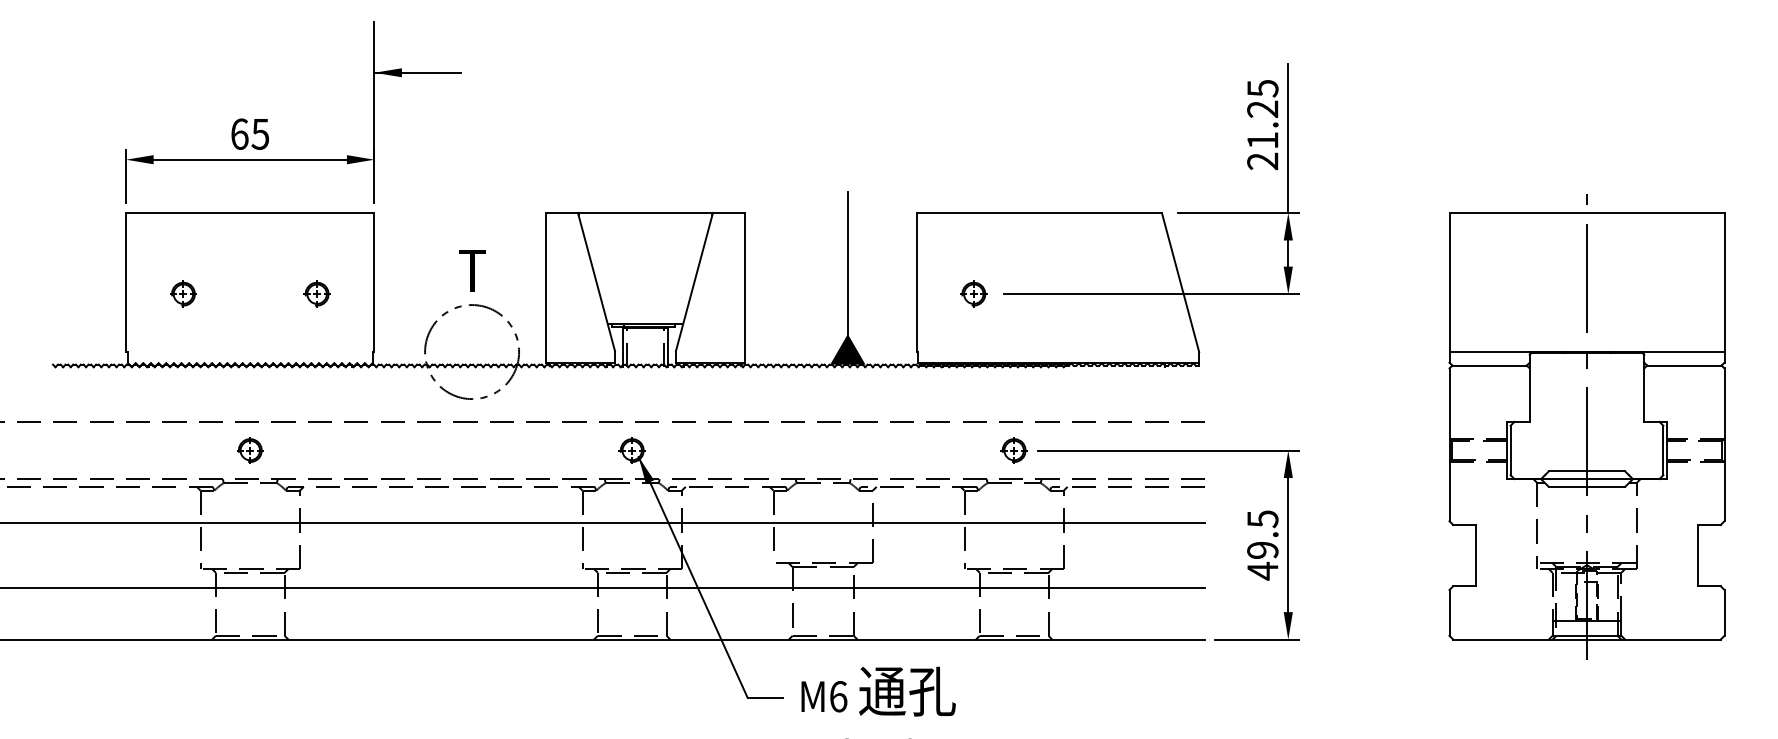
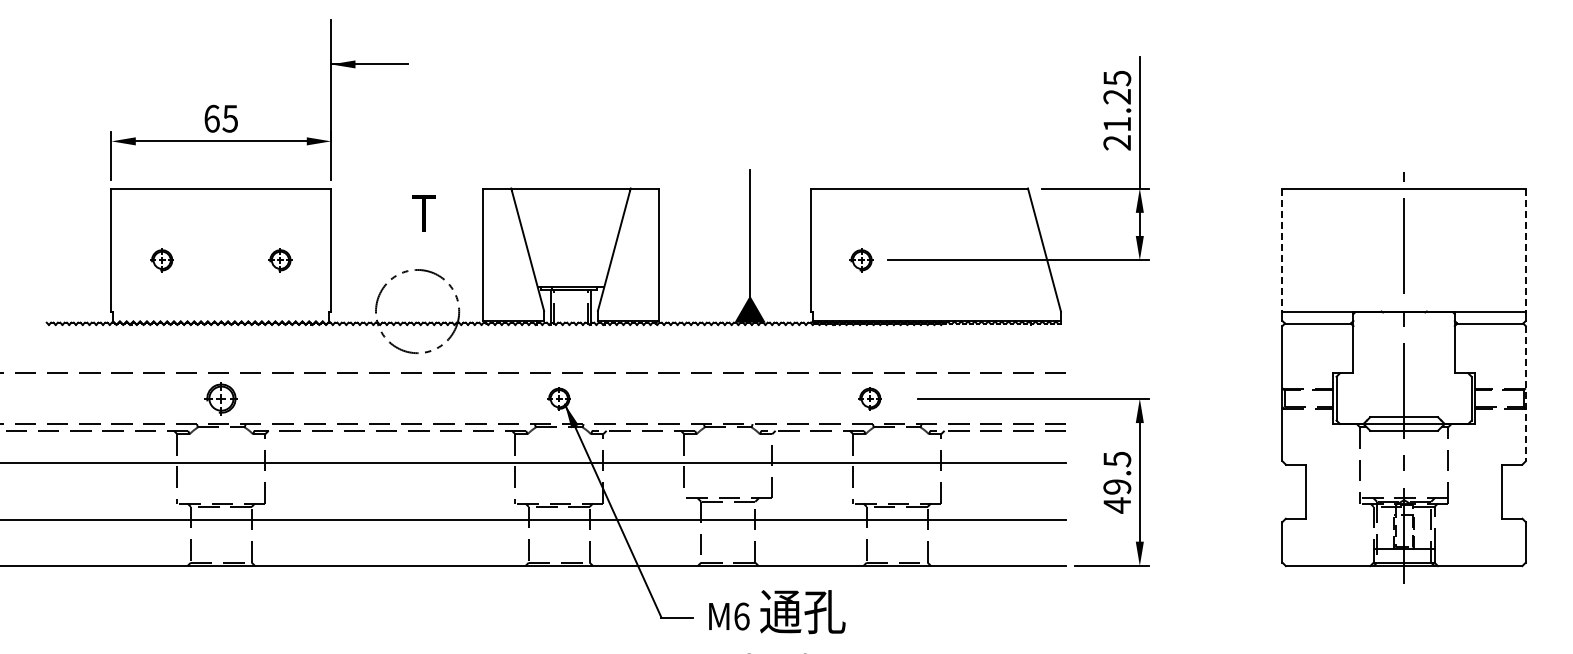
text: (471, 270) -> (423, 213), moved
line: (1449, 283) -> (1282, 250), solid -> dashed
line: (1724, 283) -> (1525, 250), solid -> dashed
line: (1724, 444) -> (1525, 393), solid -> dashed
part: (249, 450) -> (220, 398), size x1.4
part: (1013, 450) -> (869, 398), moved

